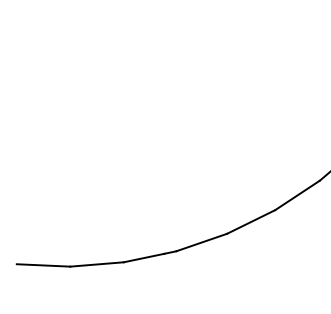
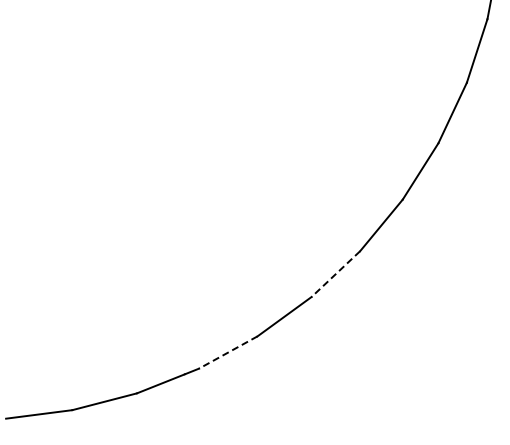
line: (297, 195) -> (335, 274), solid -> dashed
line: (201, 242) -> (227, 352), solid -> dashed

